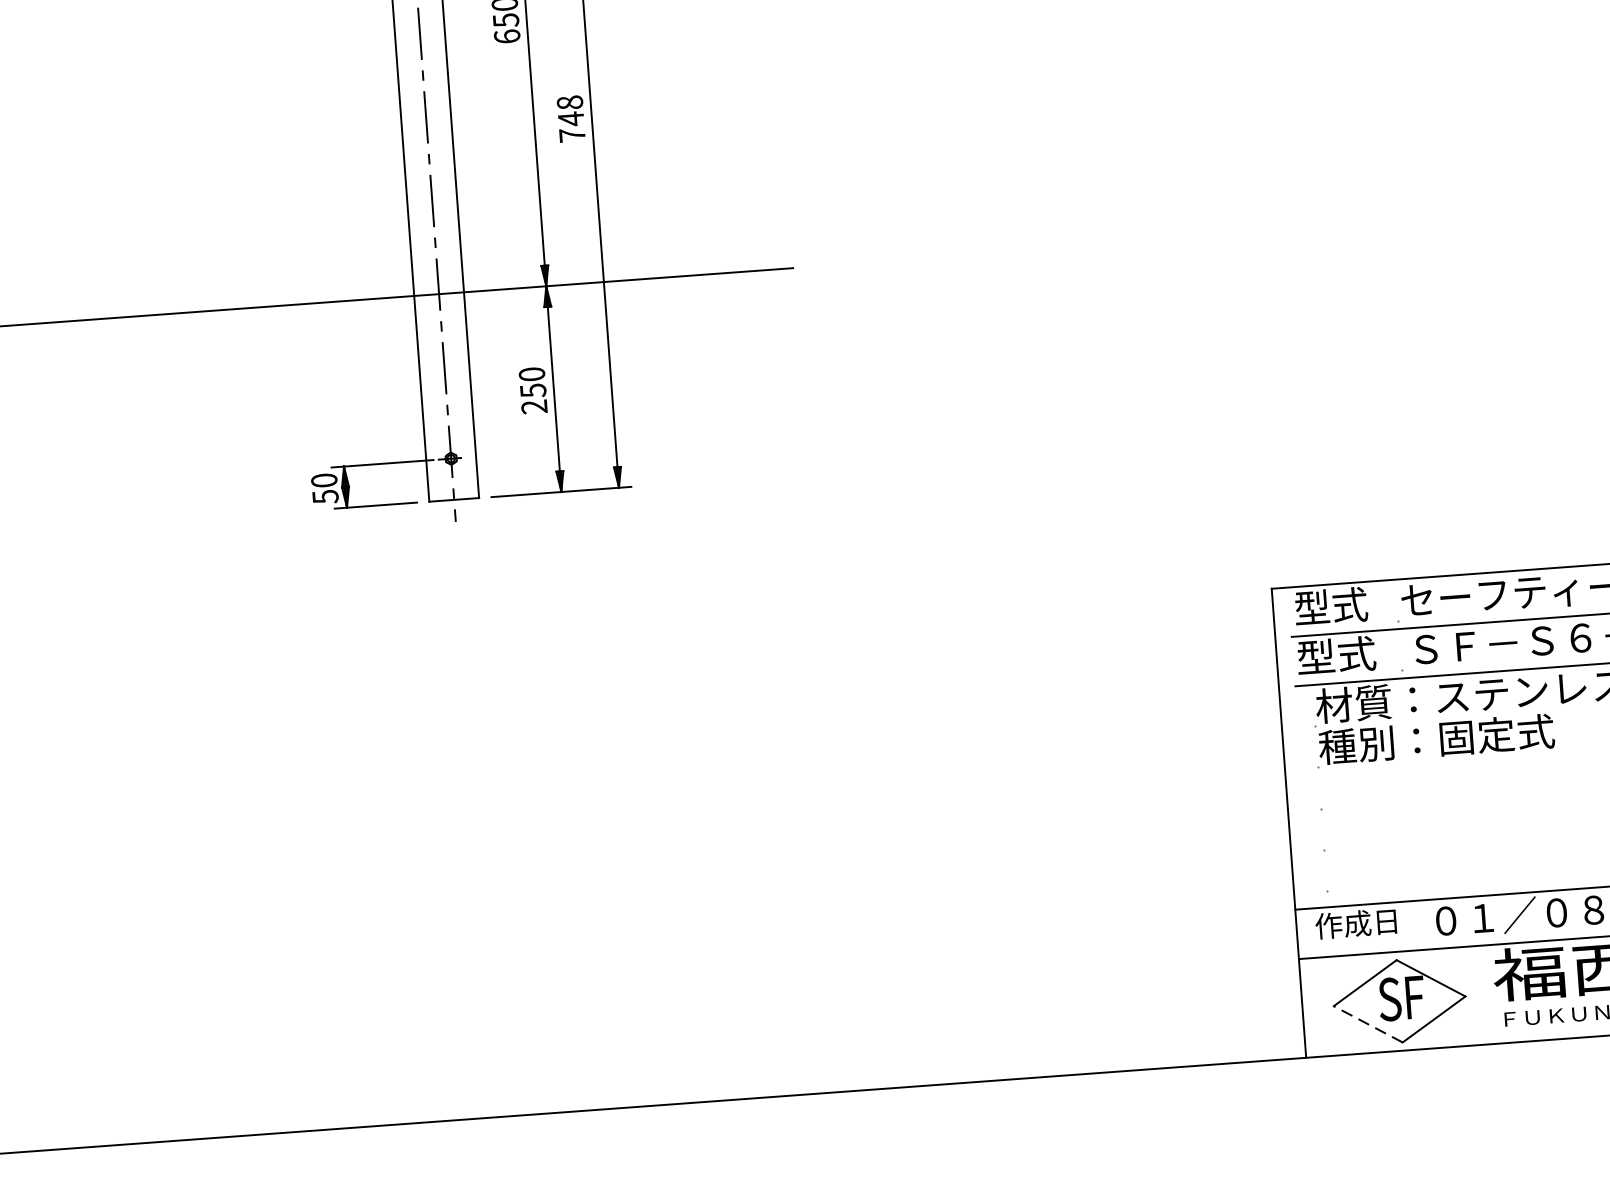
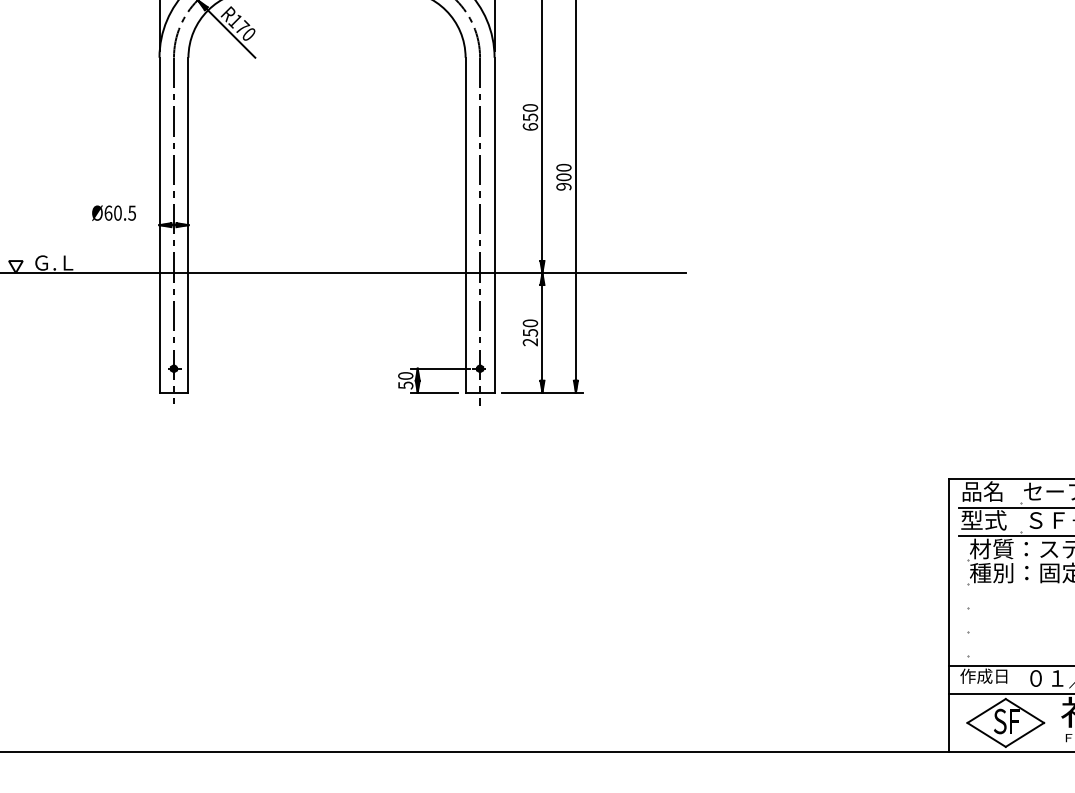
text: (570, 117) -> (563, 176), 748 -> 900
text: (1330, 606) -> (982, 491), 型式 -> 品名
line: (1367, 1023) -> (986, 734), dashed -> solid

